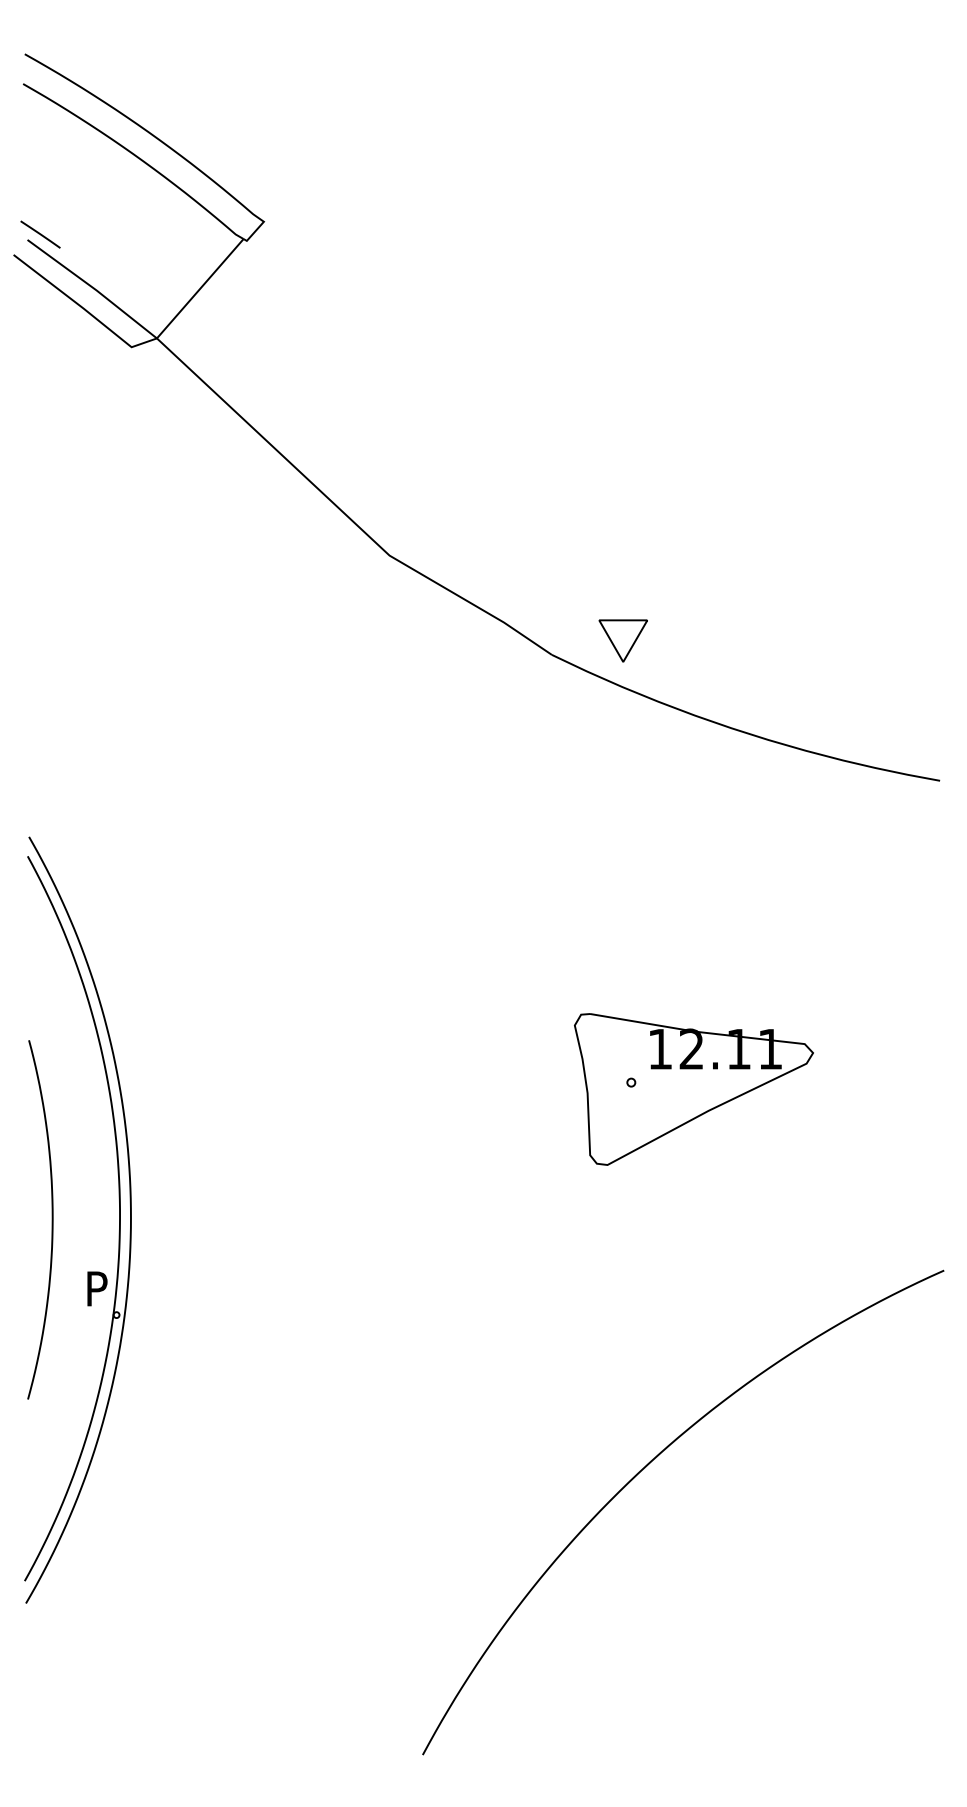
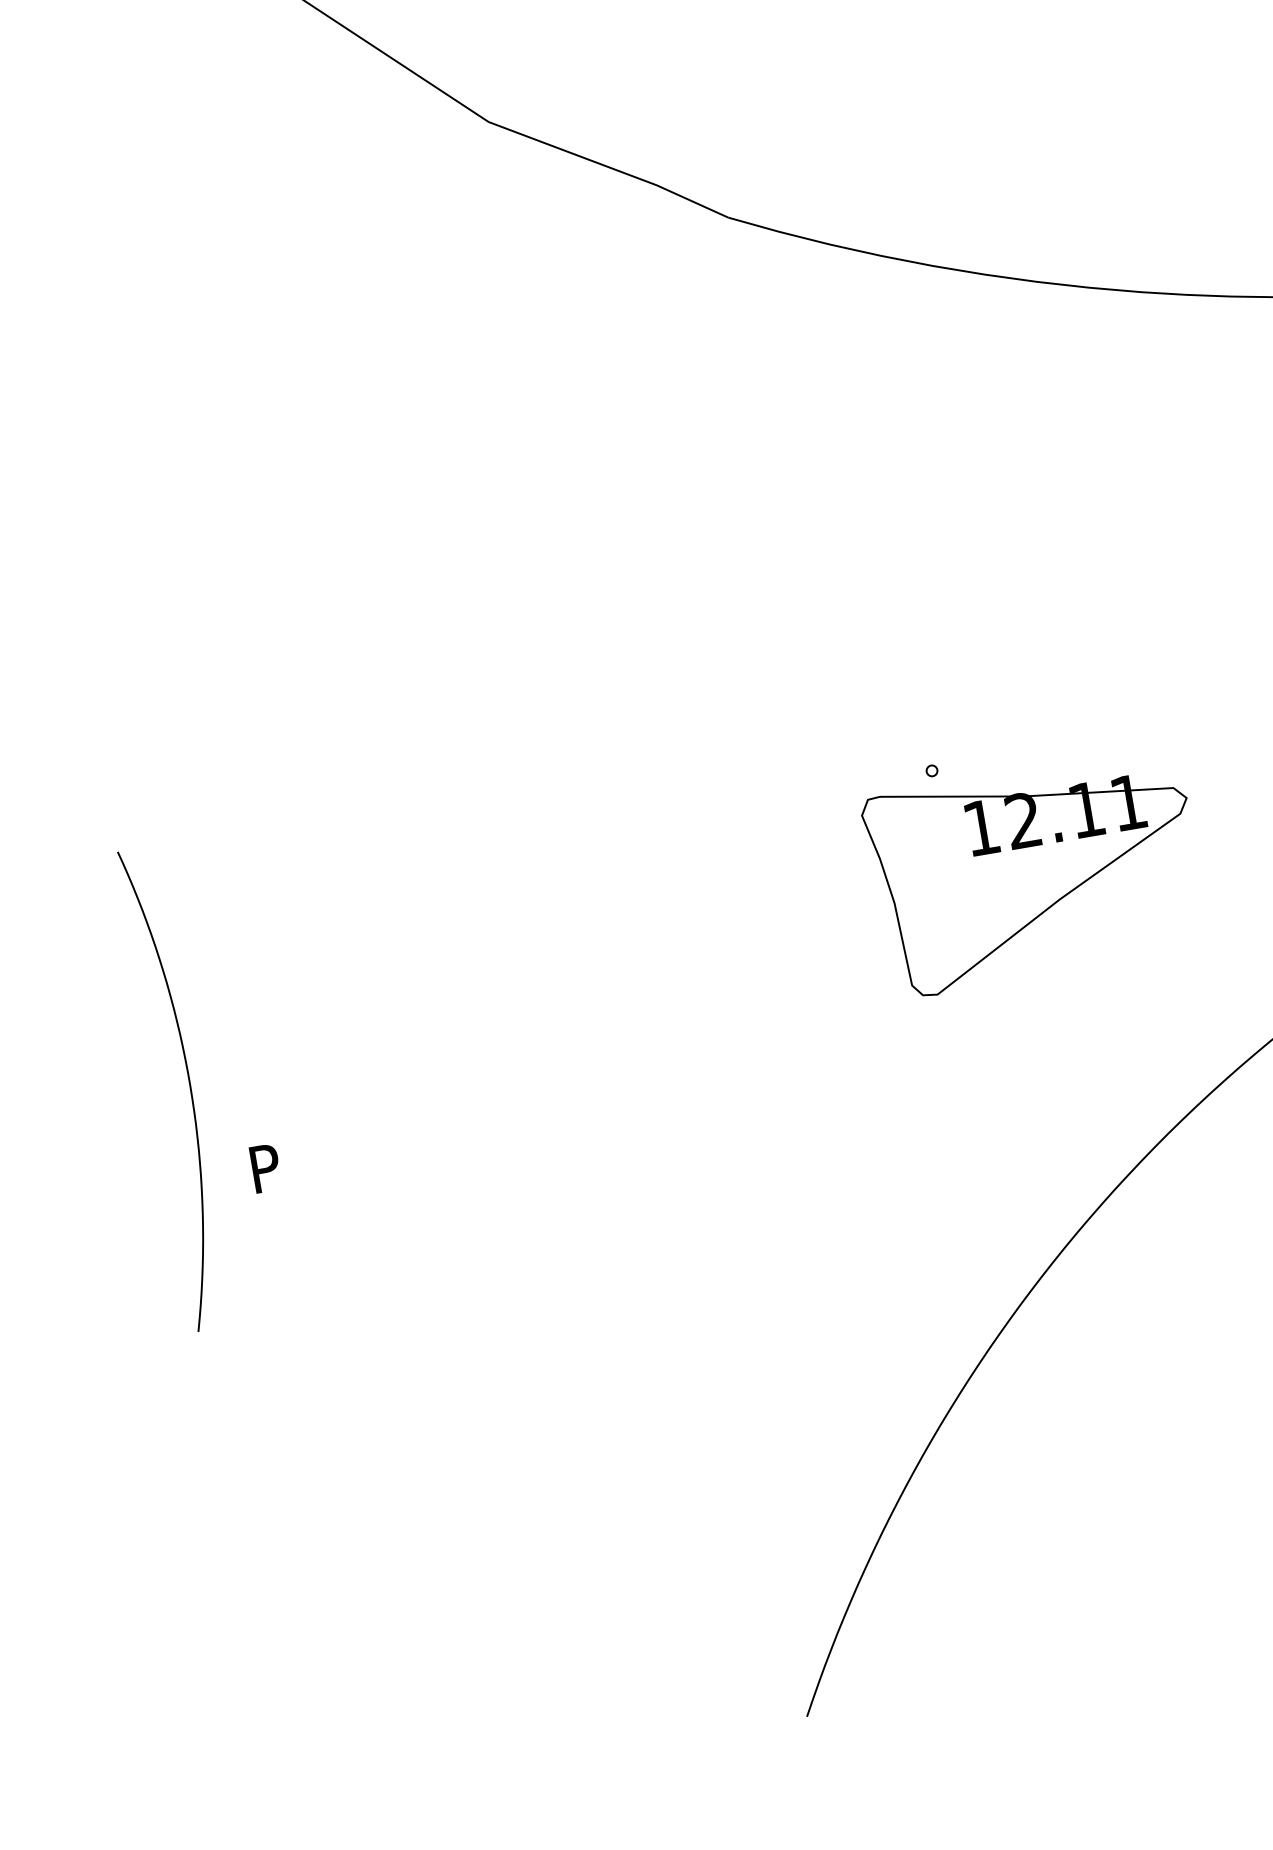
part: (622, 640) -> (819, 182), removed
part: (693, 1089) -> (1035, 874), moved
part: (119, 1219) -> (279, 1070), removed

